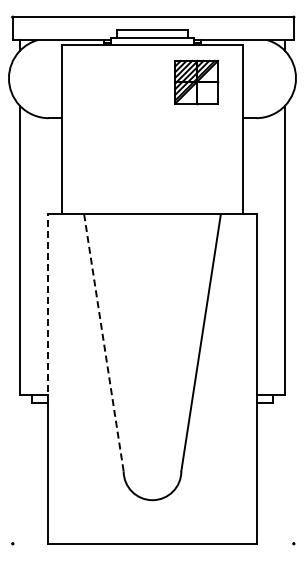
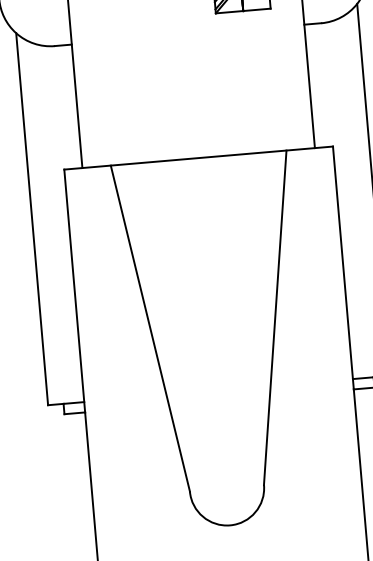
line: (47, 308) -> (74, 290), dashed -> solid
line: (103, 343) -> (149, 329), dashed -> solid

